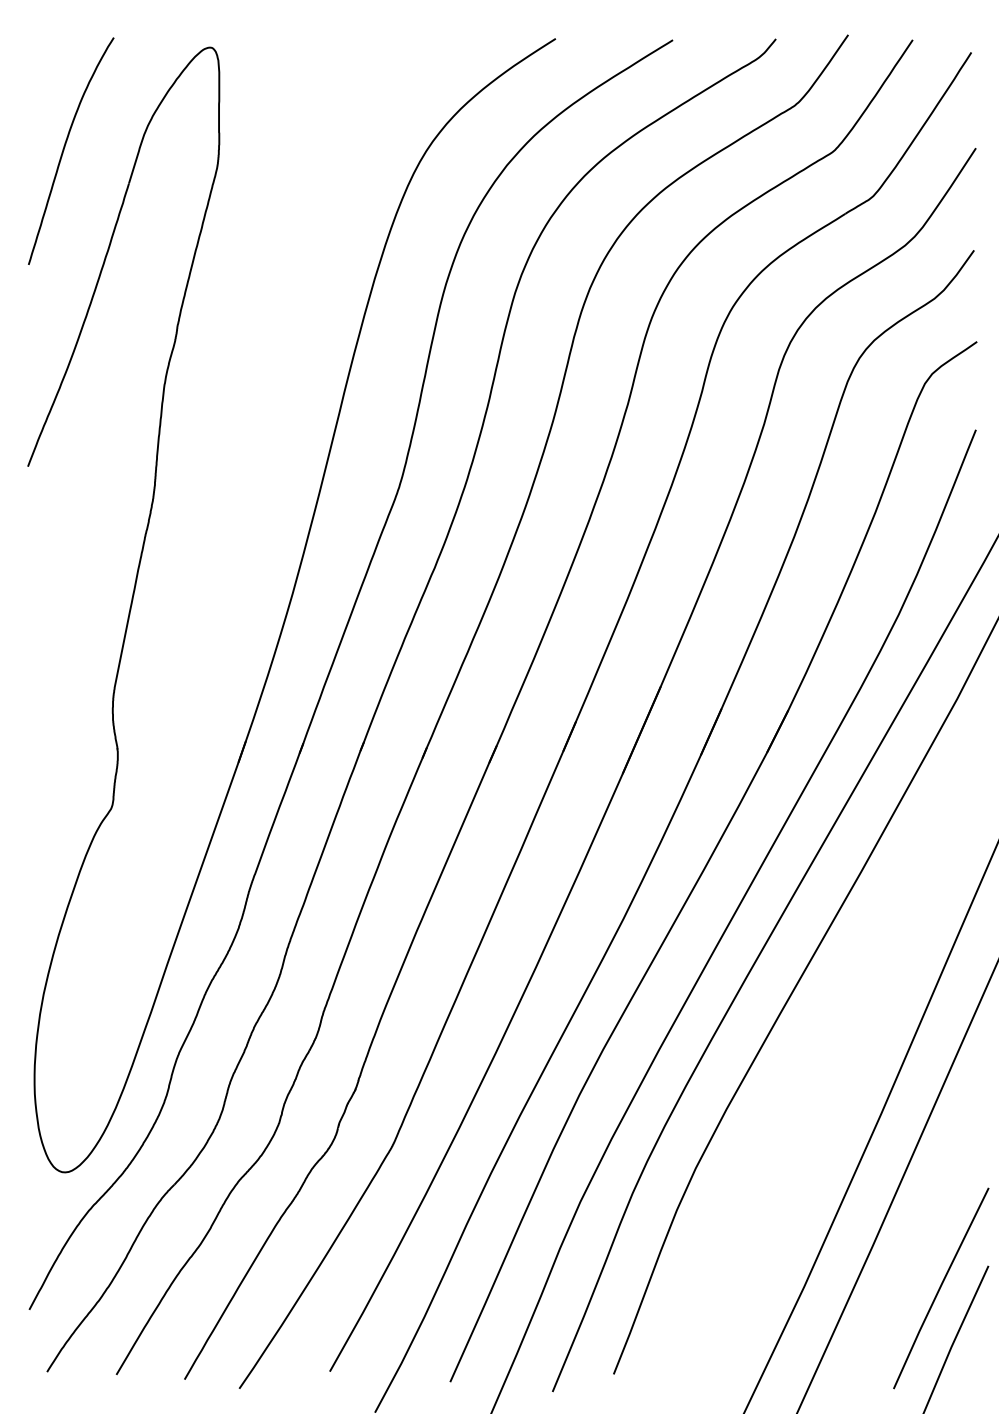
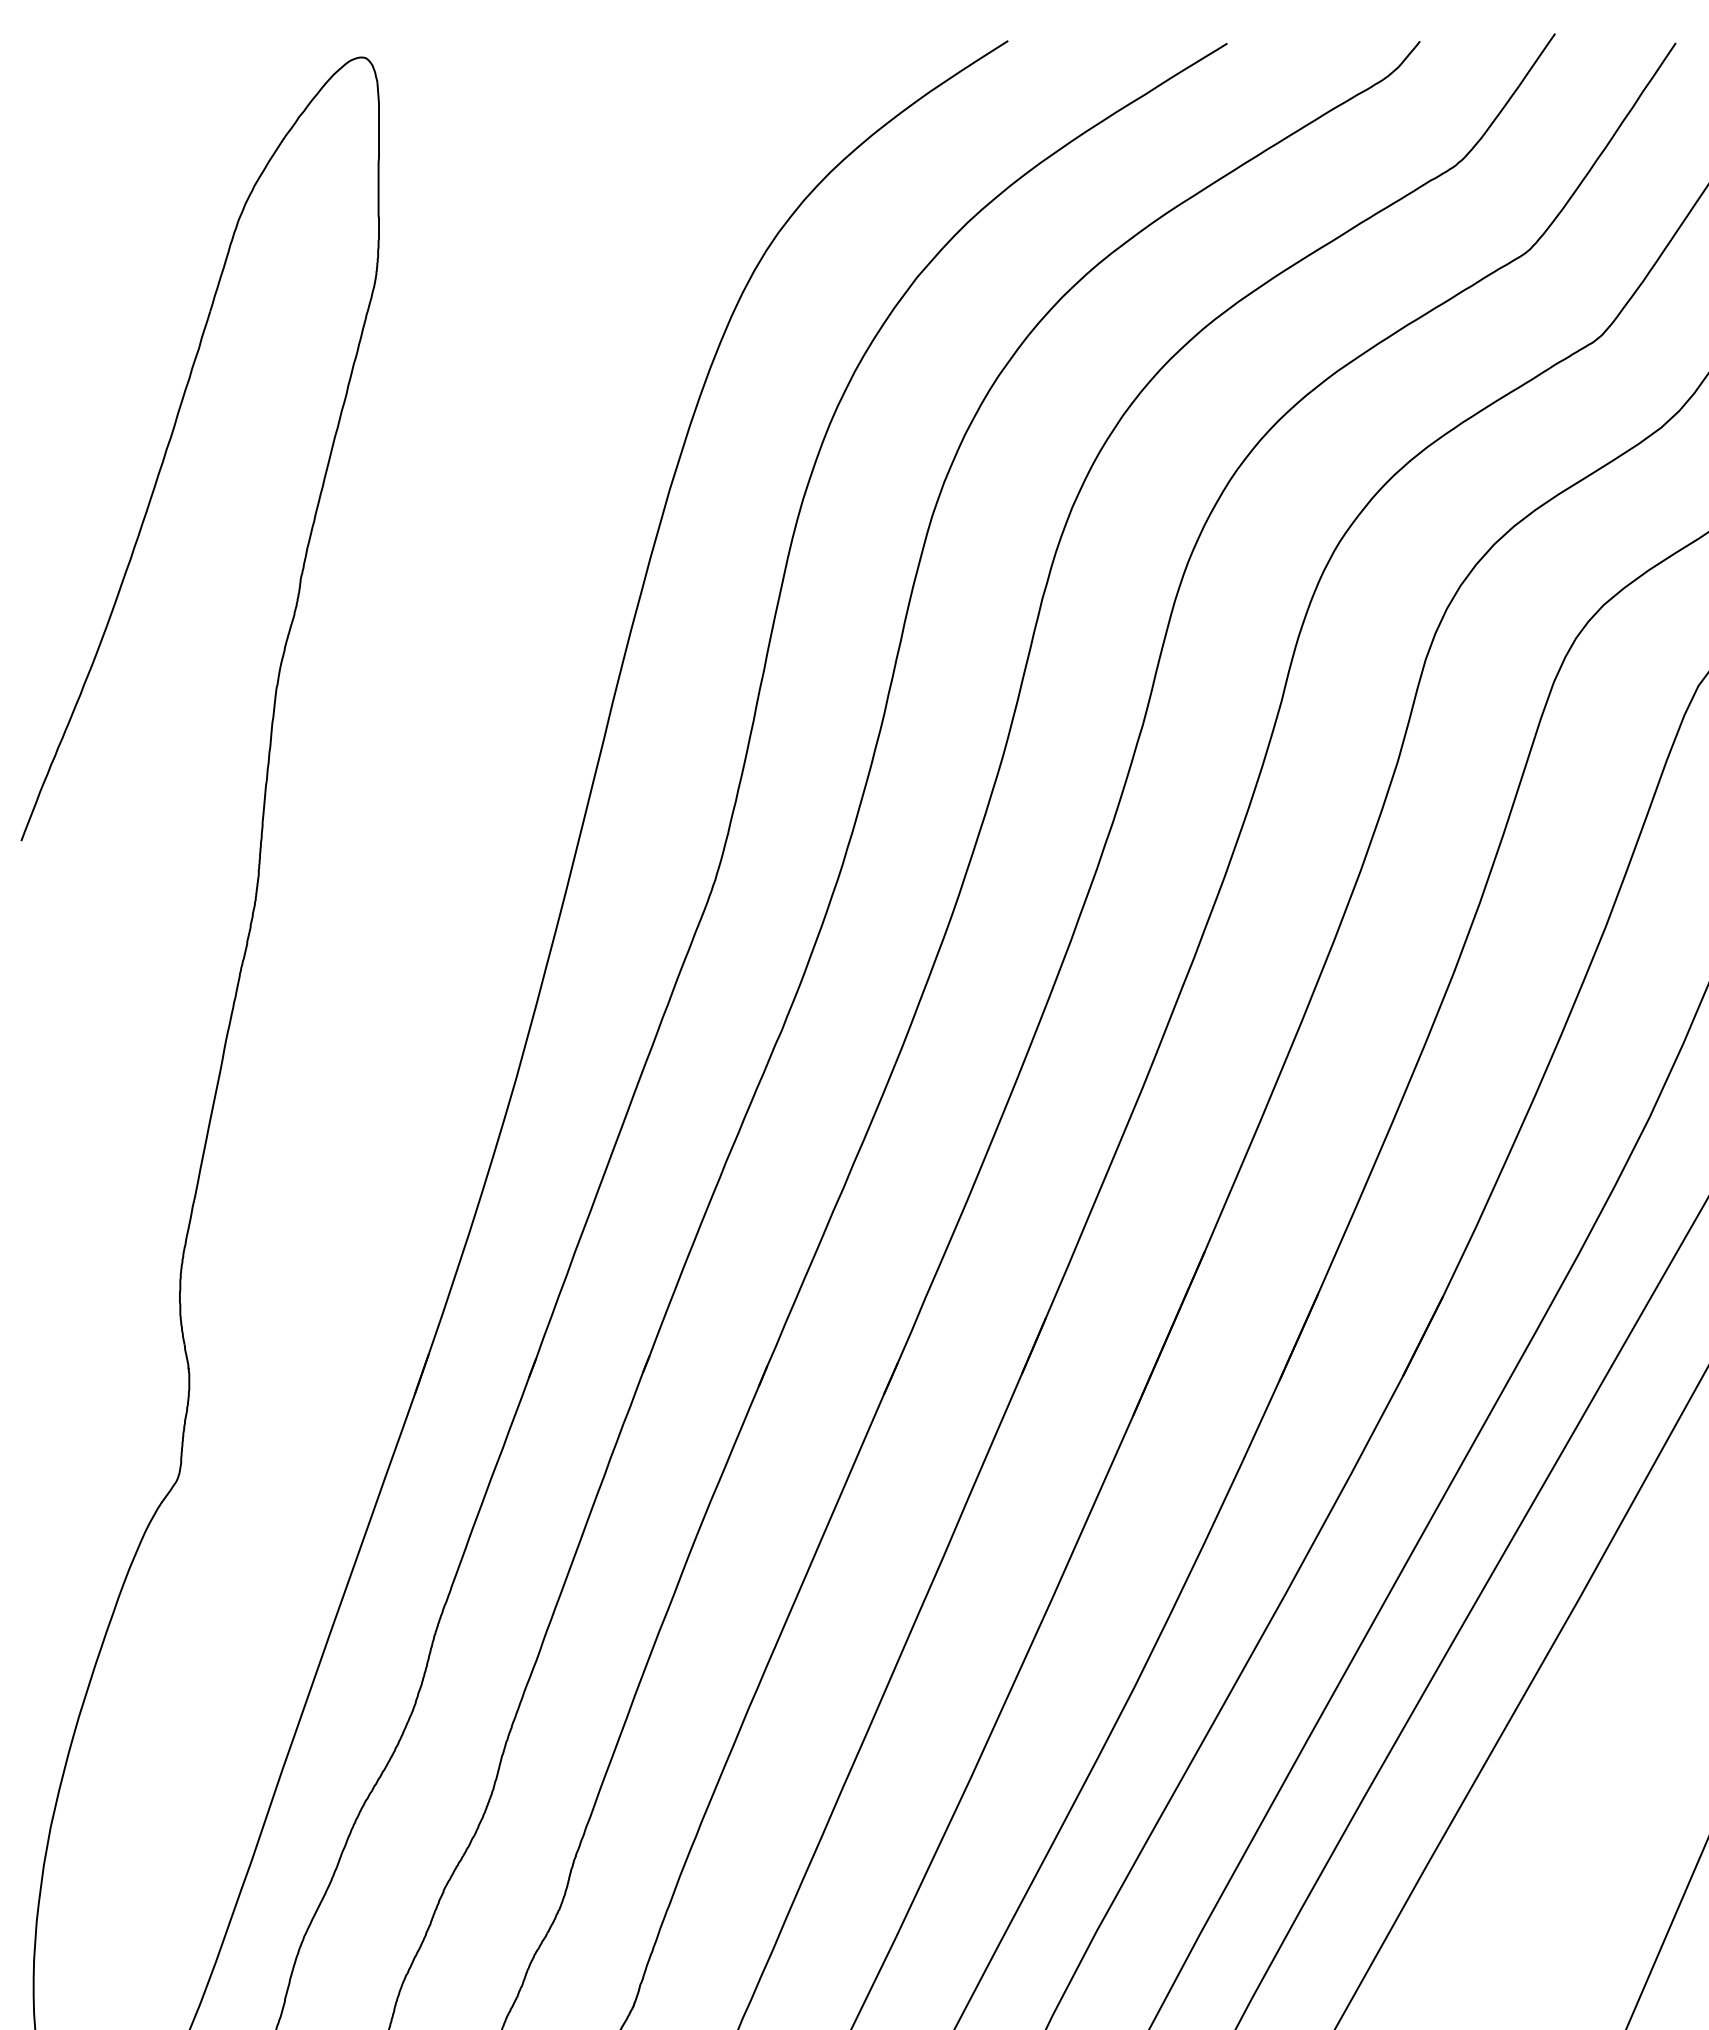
curve: (65, 147) -> (91, 244), removed

